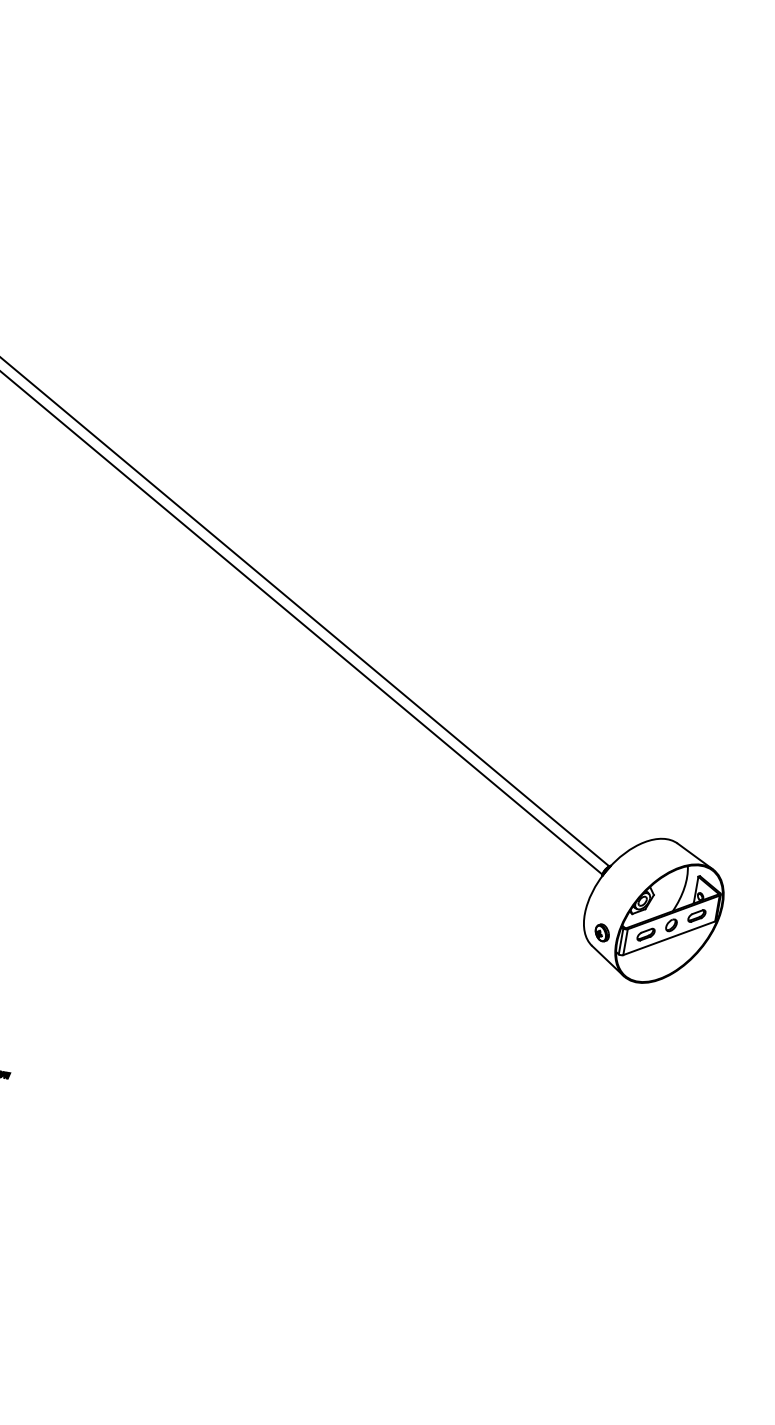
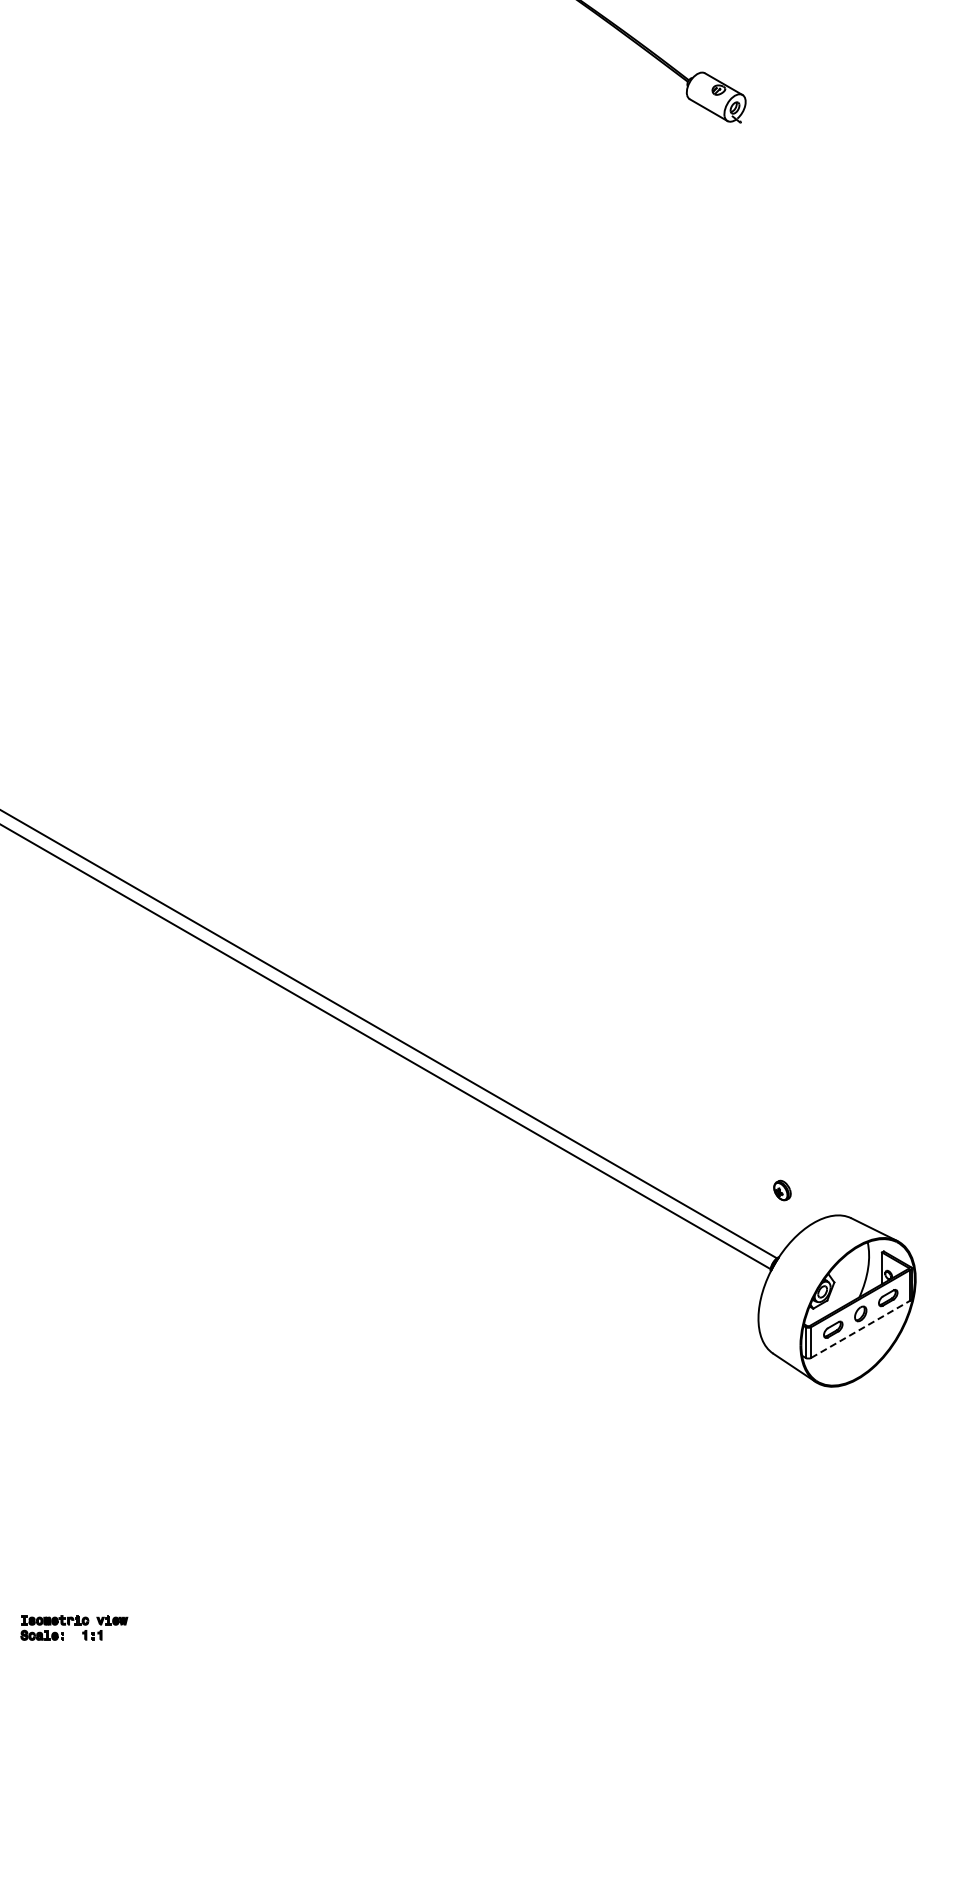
part: (602, 932) -> (782, 1190), moved
line: (669, 938) -> (861, 1329), solid -> dashed

